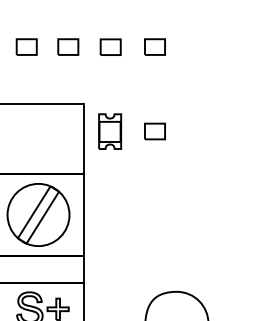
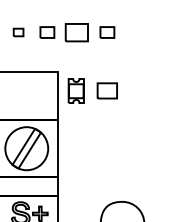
part: (26, 47) -> (18, 32), size x0.7
part: (110, 47) -> (76, 32), size x1.6
part: (155, 130) -> (107, 90), size x1.4

